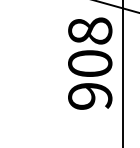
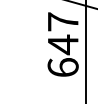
text: (89, 63) -> (62, 44), 908 -> 647

